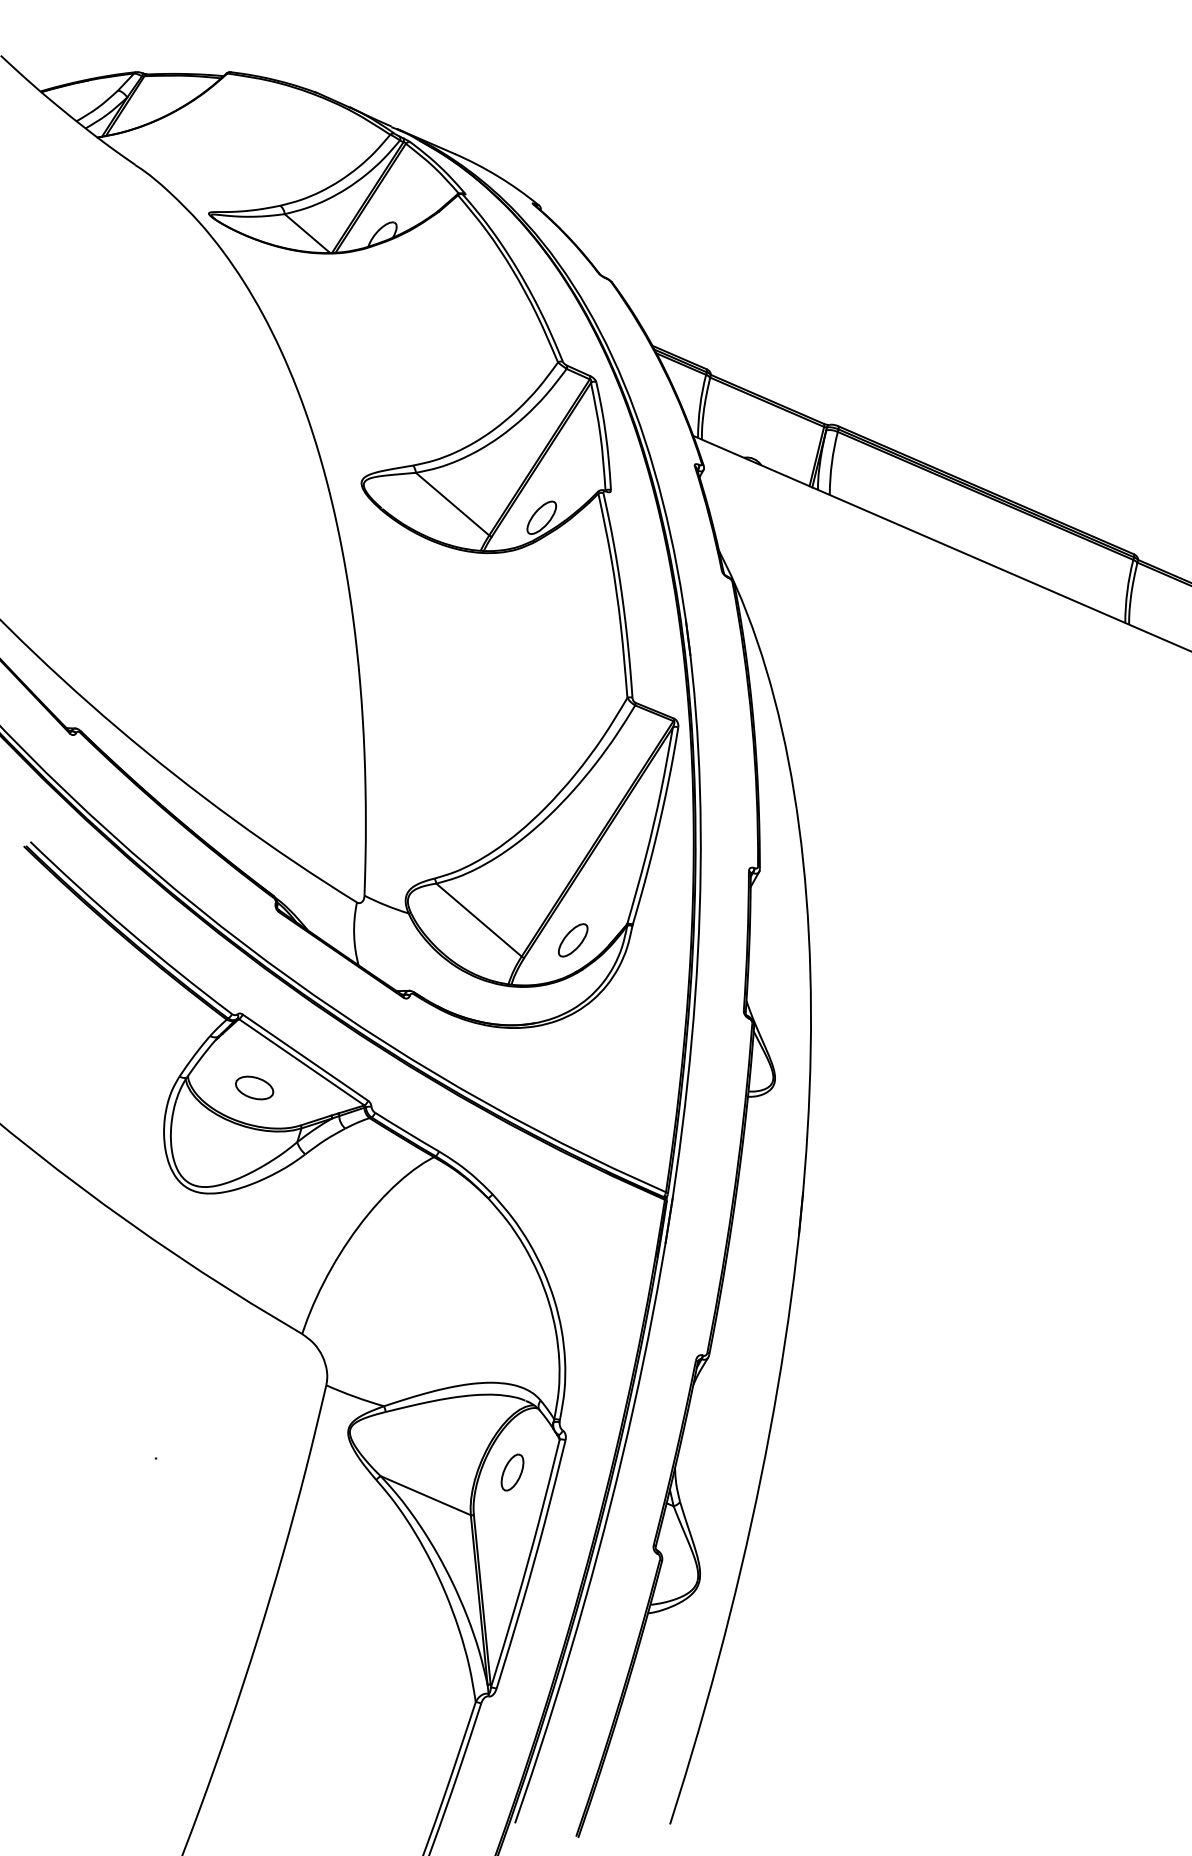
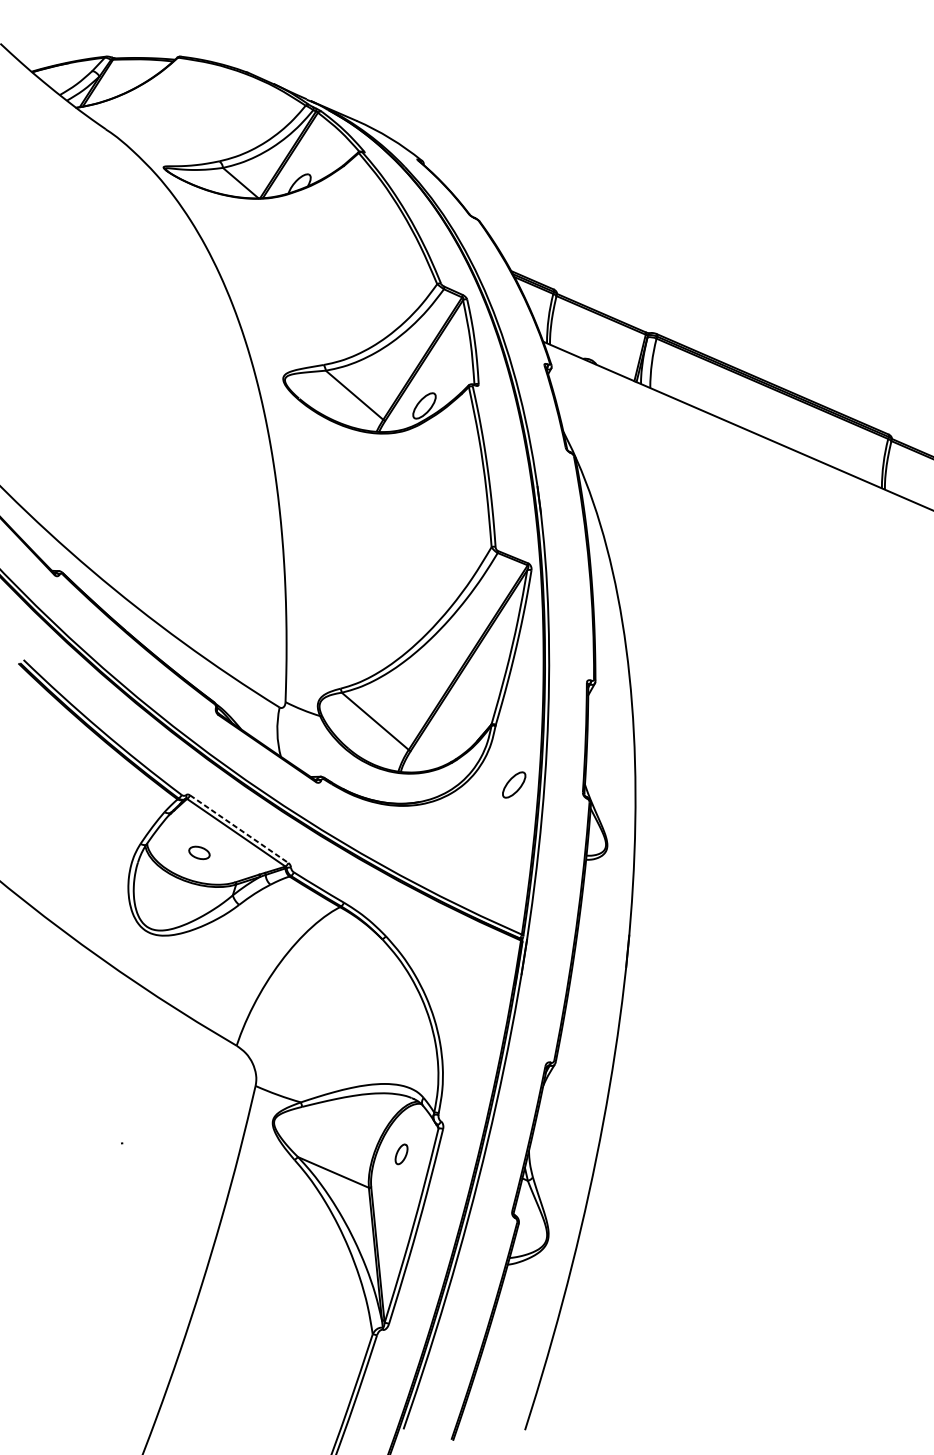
part: (573, 940) -> (514, 785), moved
line: (305, 1057) -> (239, 829), solid -> dashed
part: (254, 1087) -> (199, 852), size x0.7
part: (512, 1472) -> (401, 1154), size x0.7

